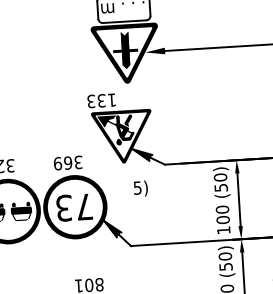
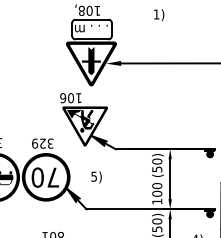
text: (97, 101) -> (67, 98), 133 -> 106
text: (67, 162) -> (42, 143), 369 -> 329
text: (140, 188) -> (96, 177), moved
text: (63, 208) -> (37, 177), 73 -> 70

